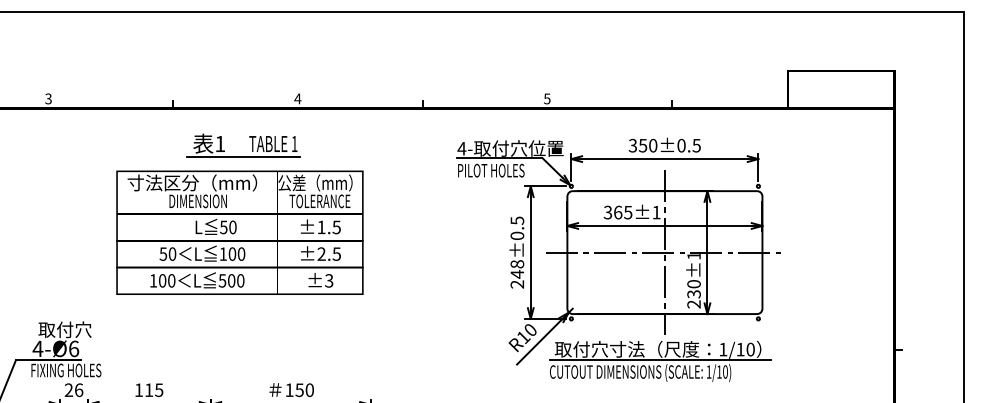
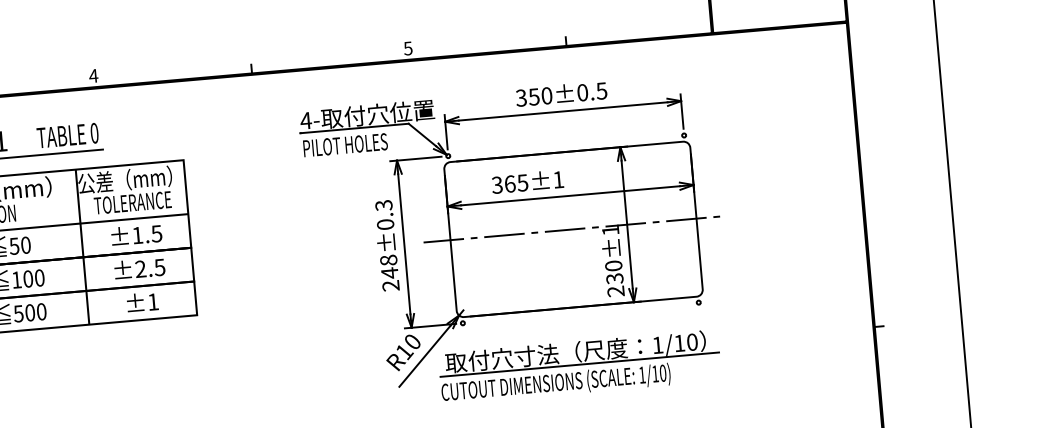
text: (294, 143) -> (94, 132), 1 -> 0
text: (516, 220) -> (382, 205), 248±0.5 -> 248±0.3
line: (664, 252) -> (572, 229), removed
text: (329, 280) -> (153, 301), ±3 -> ±1

